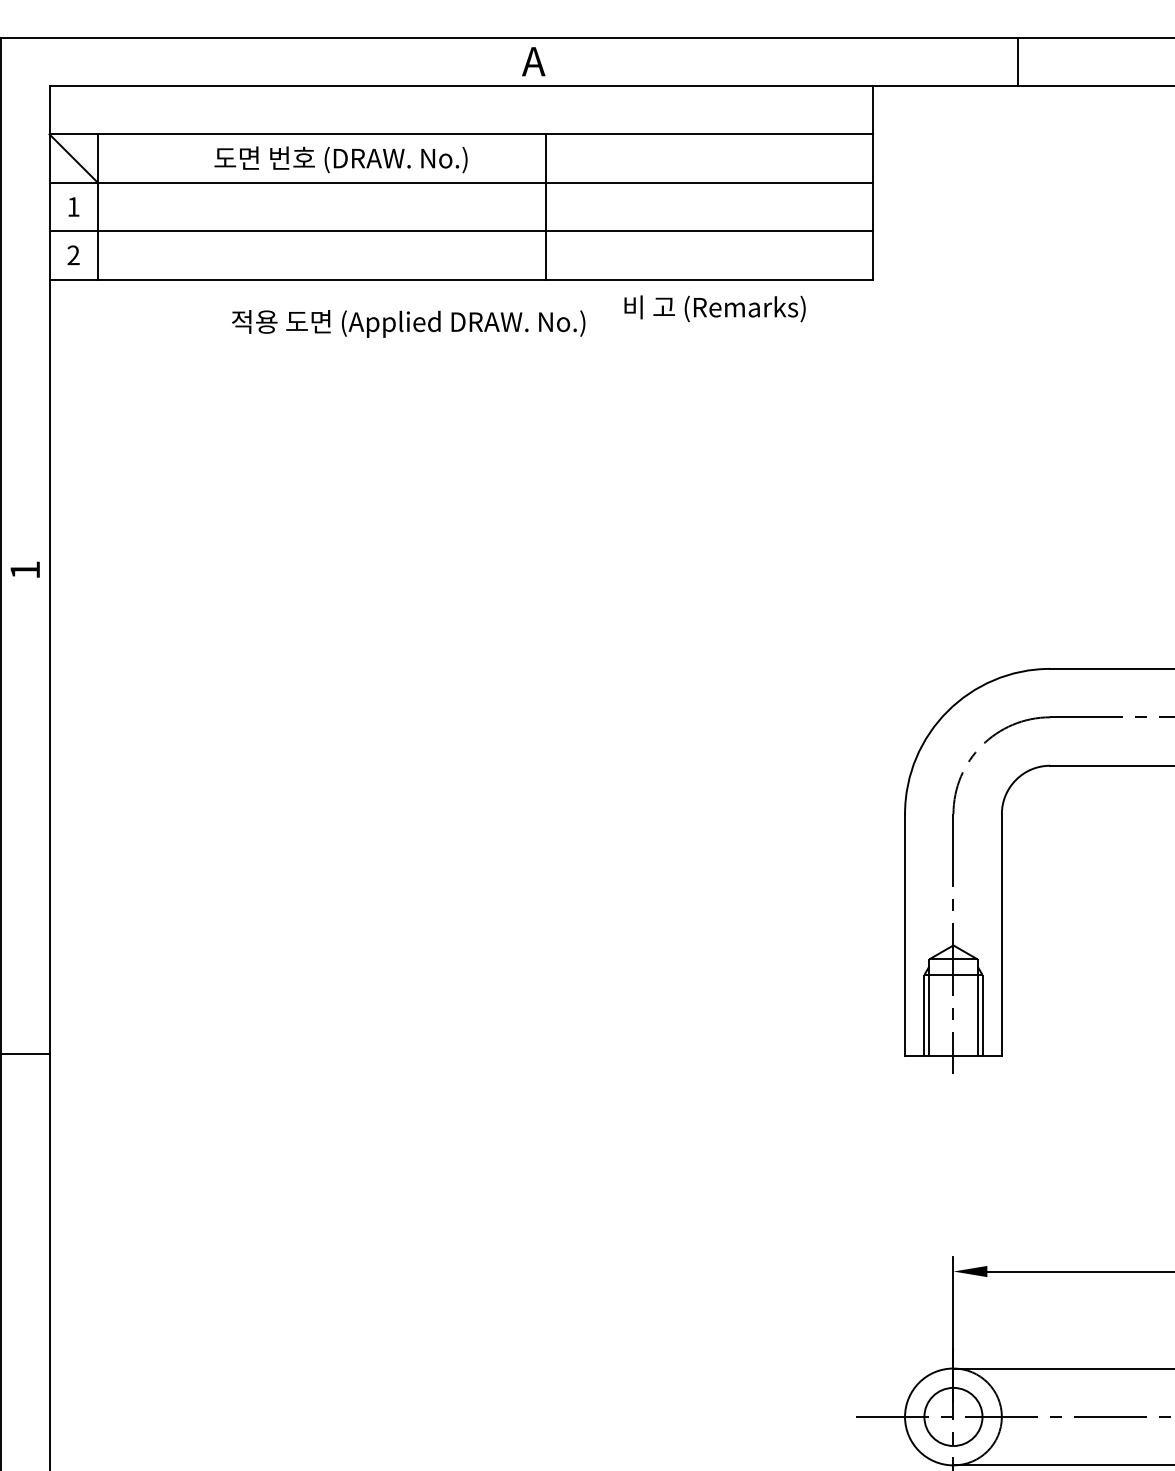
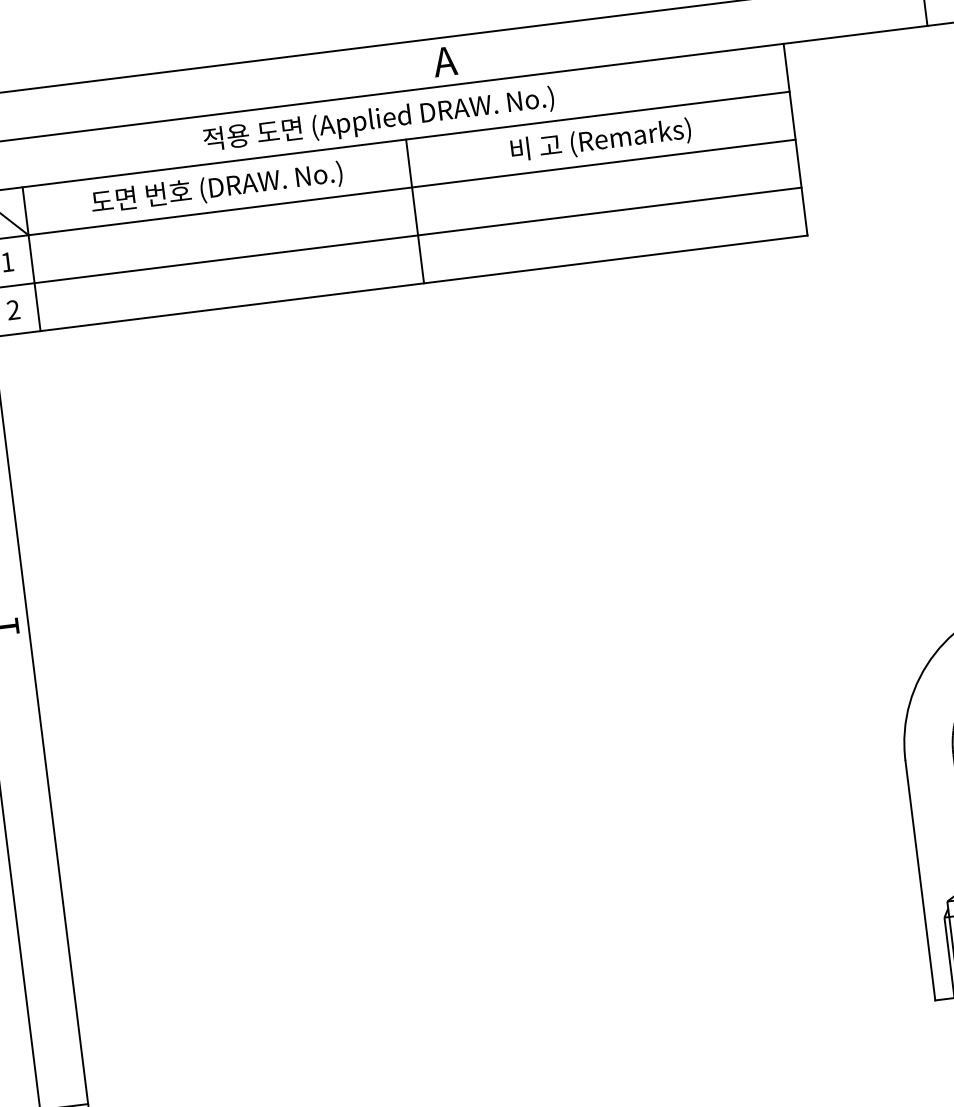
text: (340, 159) -> (216, 188), moved
line: (546, 206) -> (415, 210), moved
text: (714, 308) -> (600, 140), moved
text: (408, 323) -> (378, 119), moved

